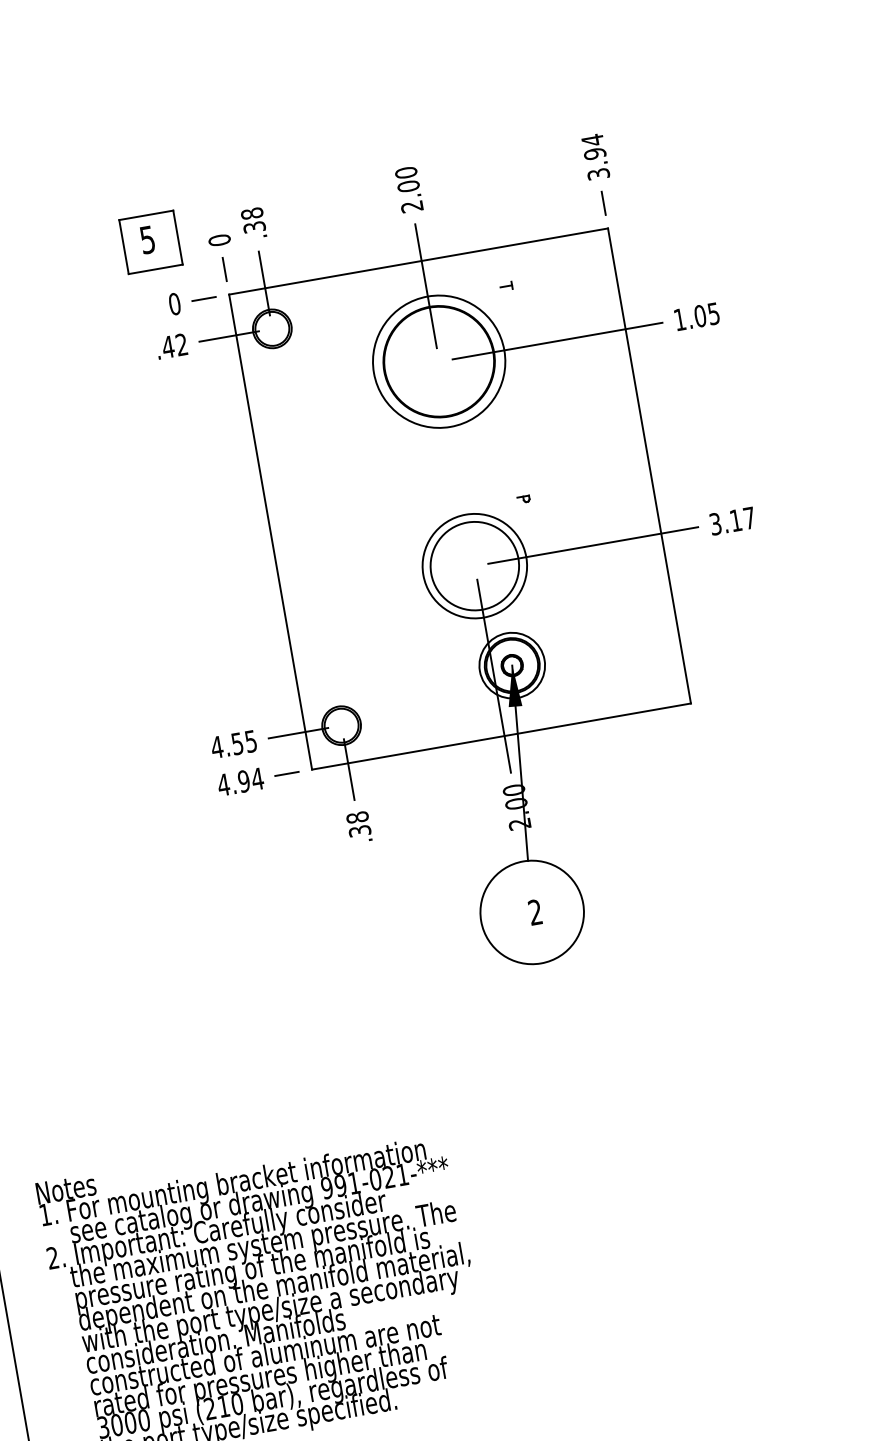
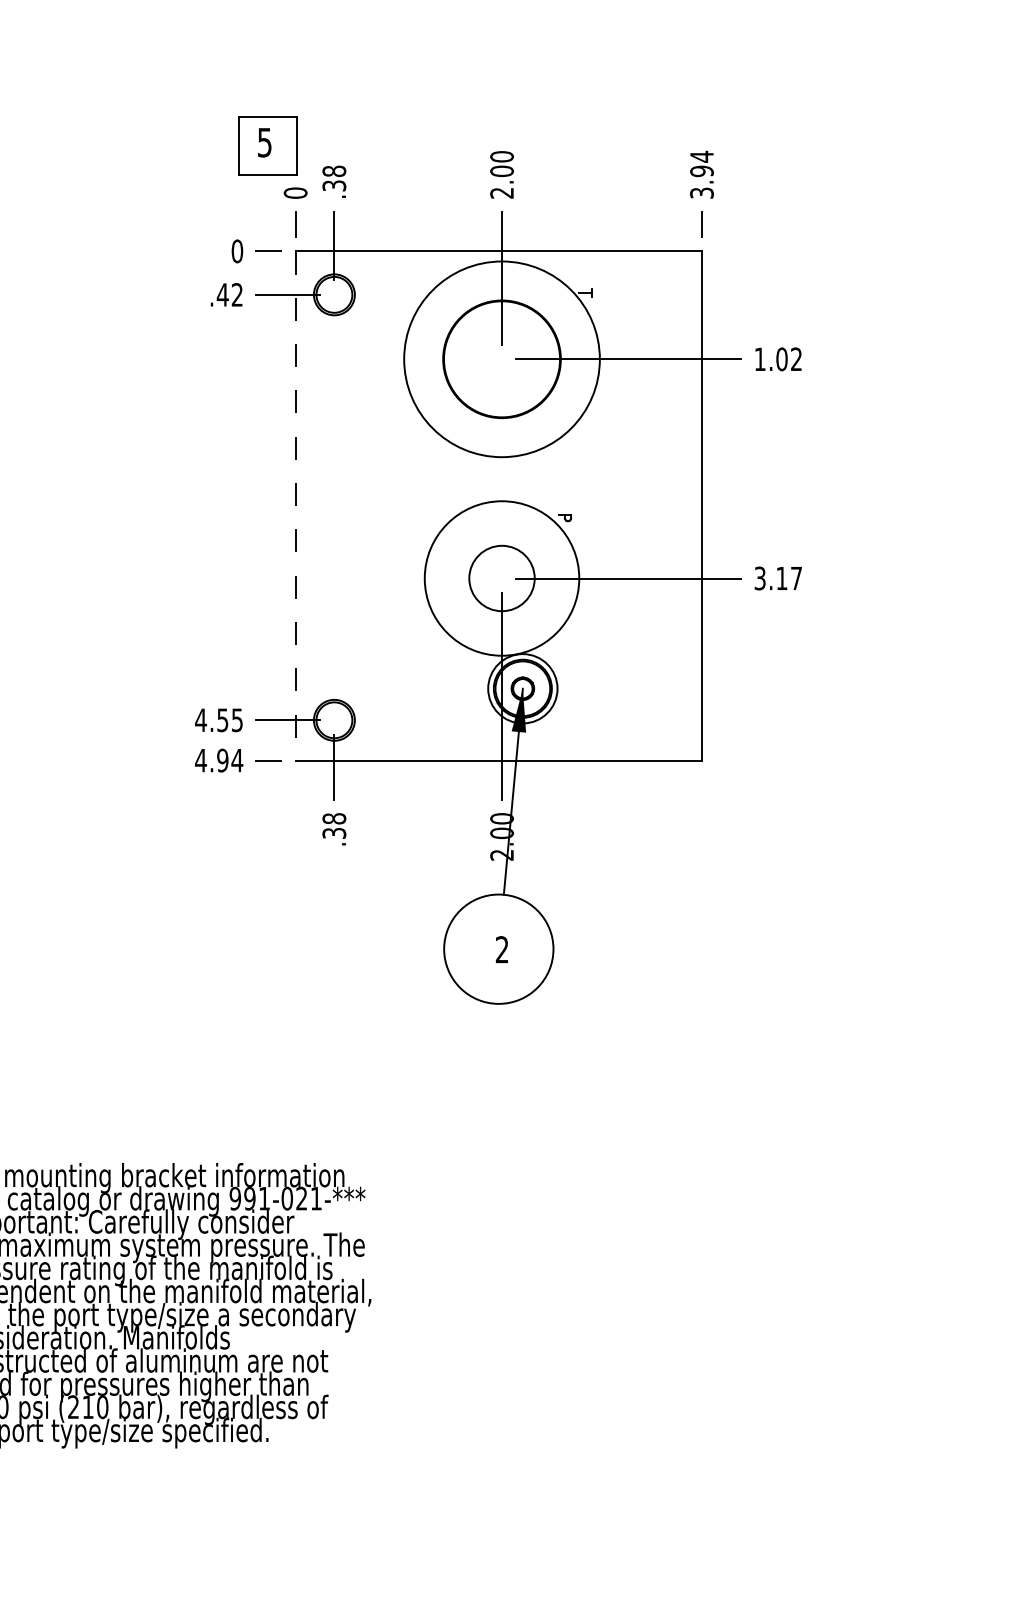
part: (150, 242) -> (267, 145), moved
text: (713, 313) -> (796, 359), 1.05 -> 1.02
circle: (438, 361) -> (501, 359), size x1.4
line: (270, 532) -> (295, 506), solid -> dashed
circle: (474, 566) -> (501, 578), size x0.7
circle: (474, 566) -> (501, 578), size x1.4

